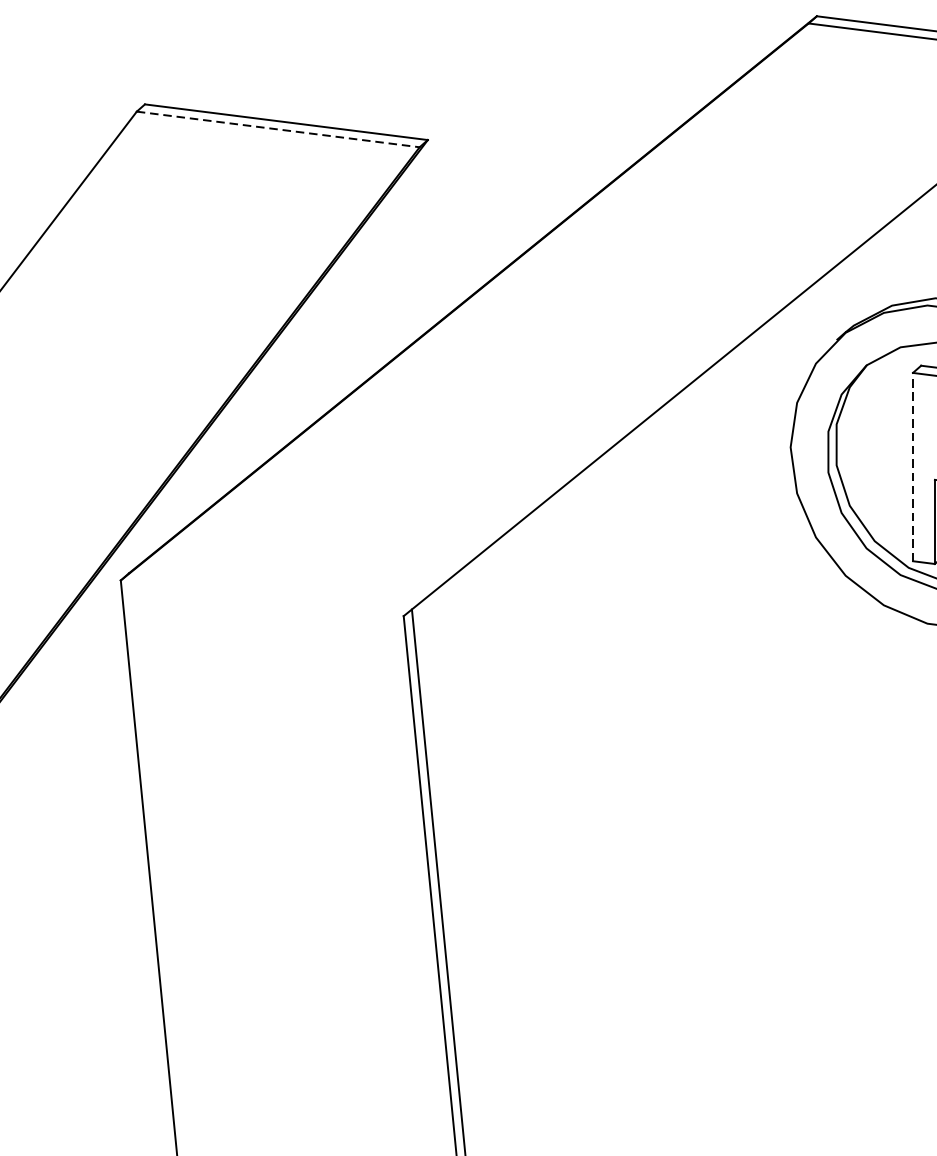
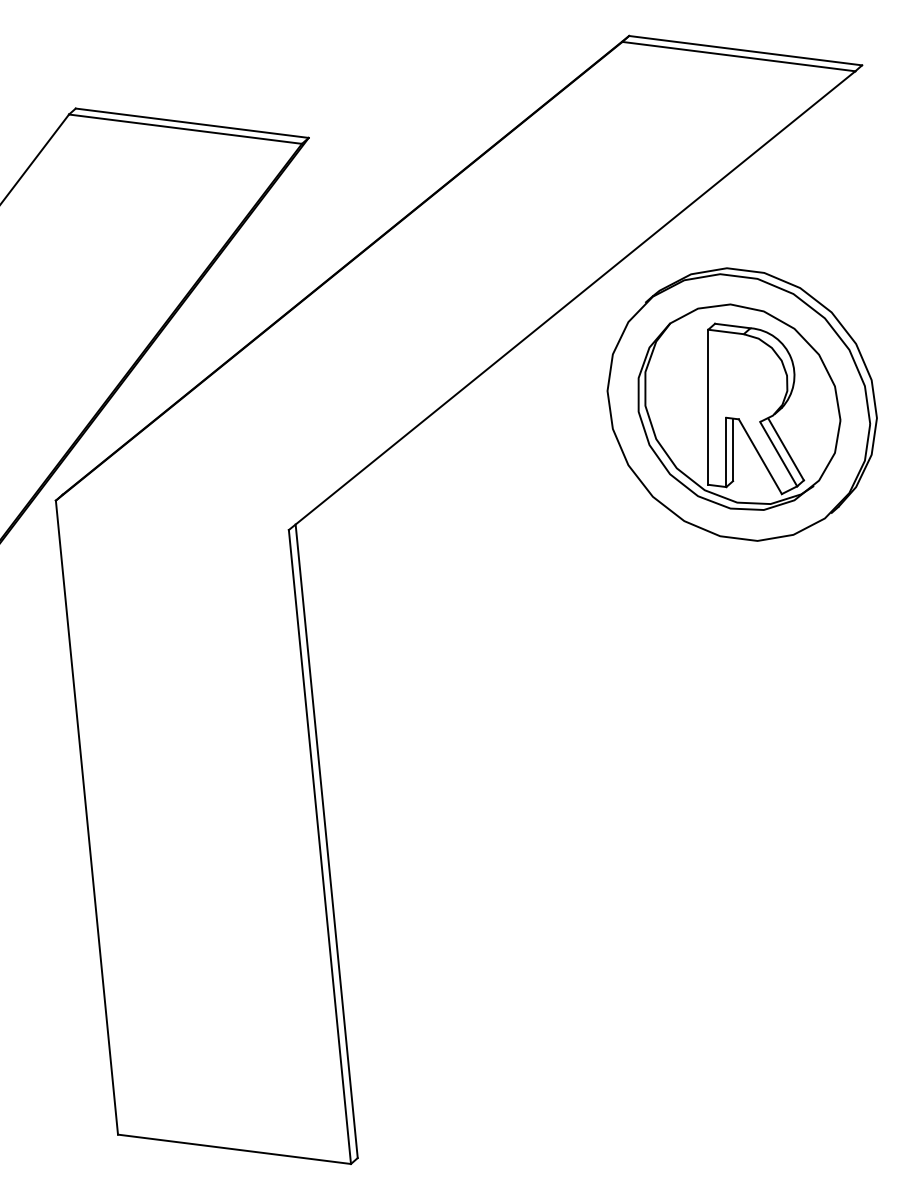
line: (279, 129) -> (186, 129), dashed -> solid
line: (913, 467) -> (708, 407), dashed -> solid

